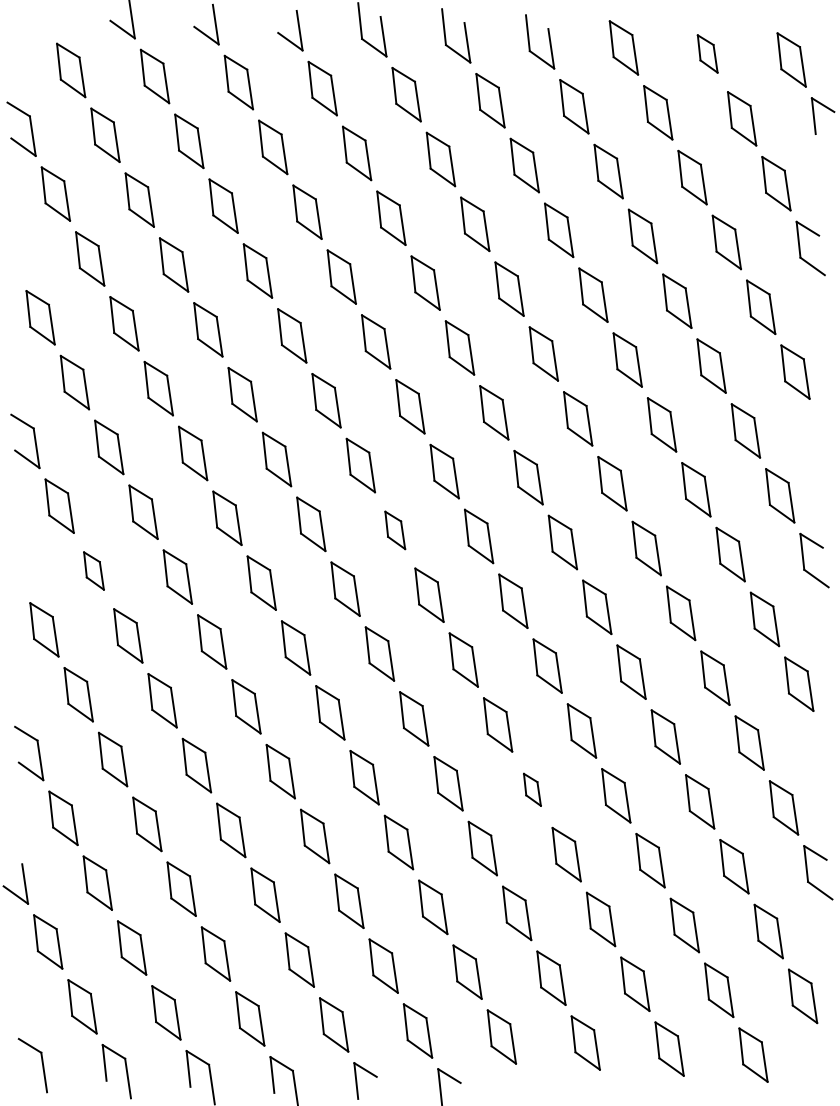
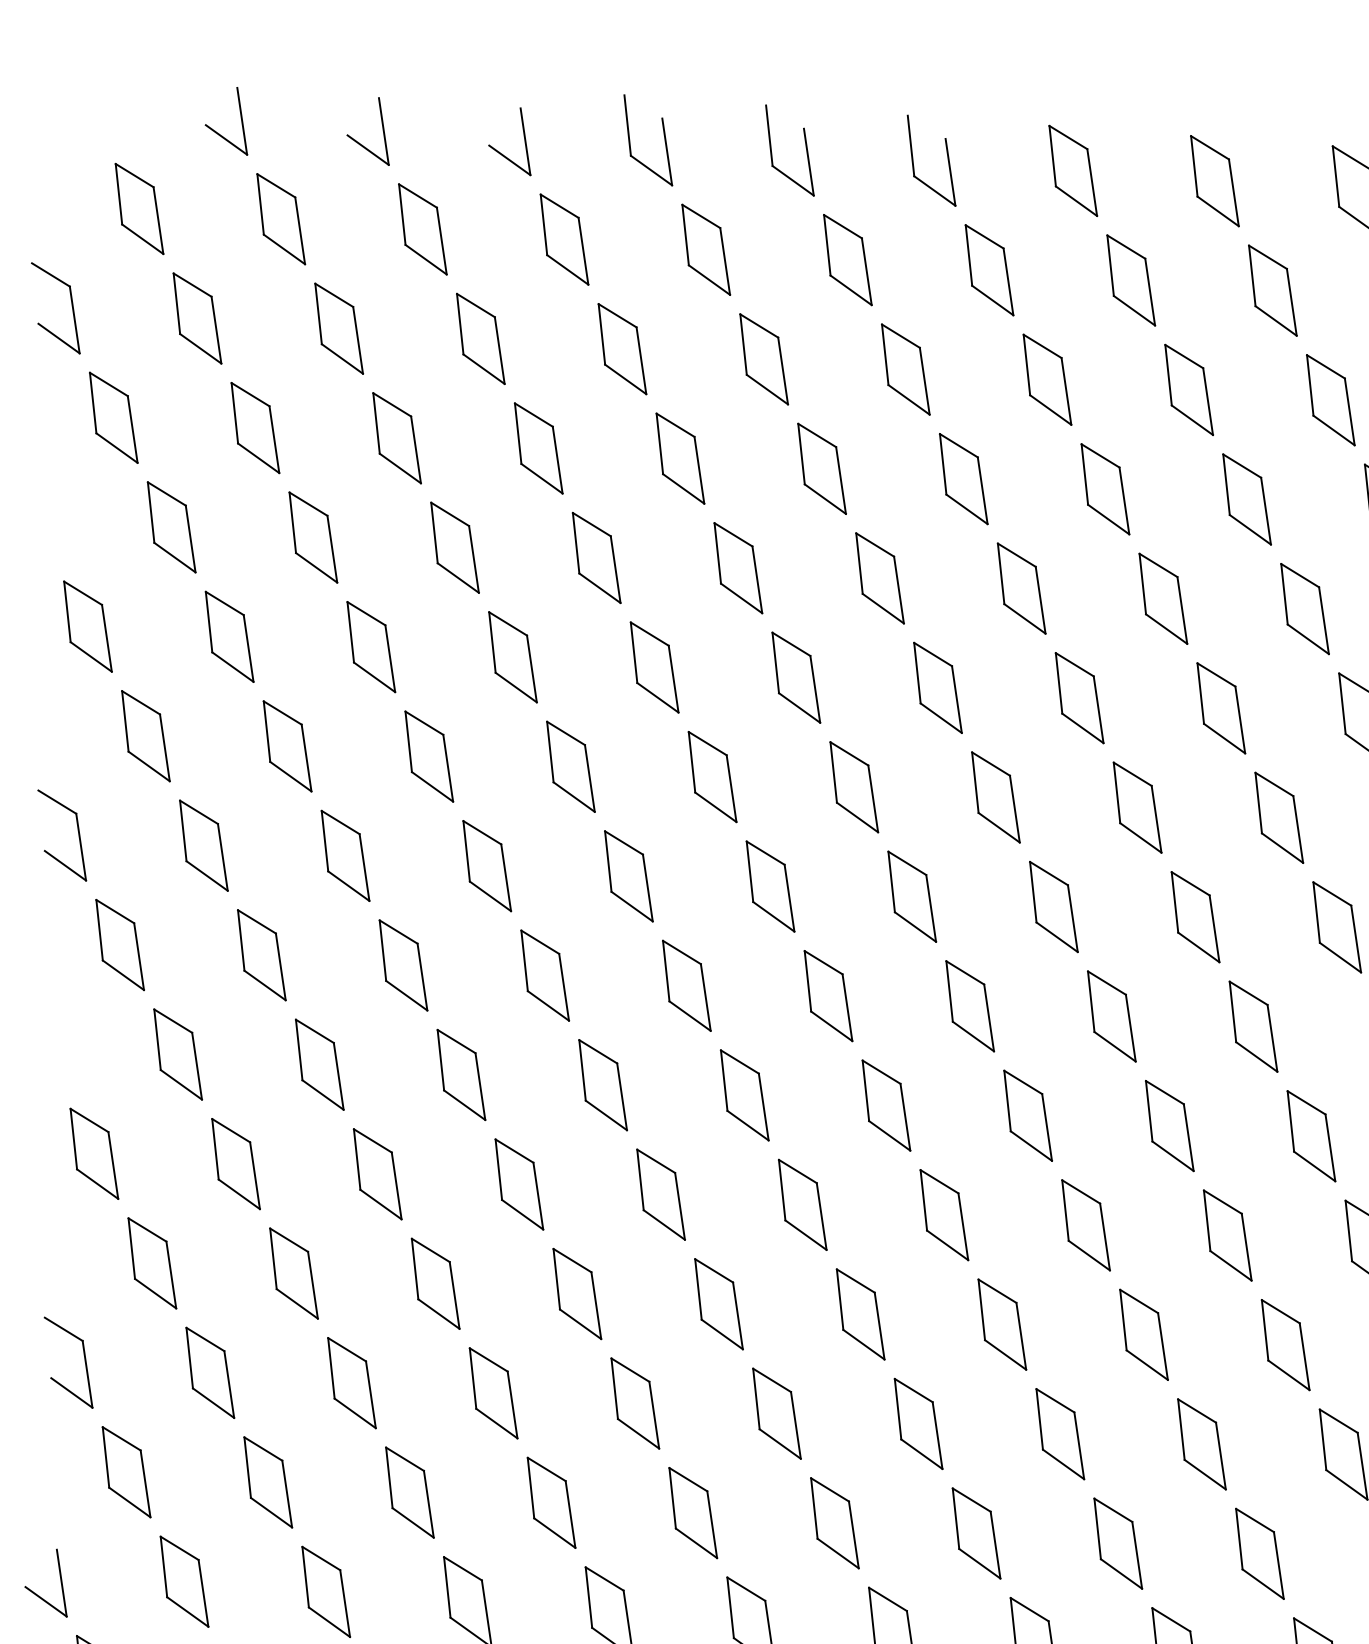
part: (707, 53) -> (1214, 180), size x1.43
part: (395, 530) -> (687, 986), size x1.43
part: (93, 570) -> (177, 1053), size x1.43
part: (532, 789) -> (918, 1423), size x1.67

